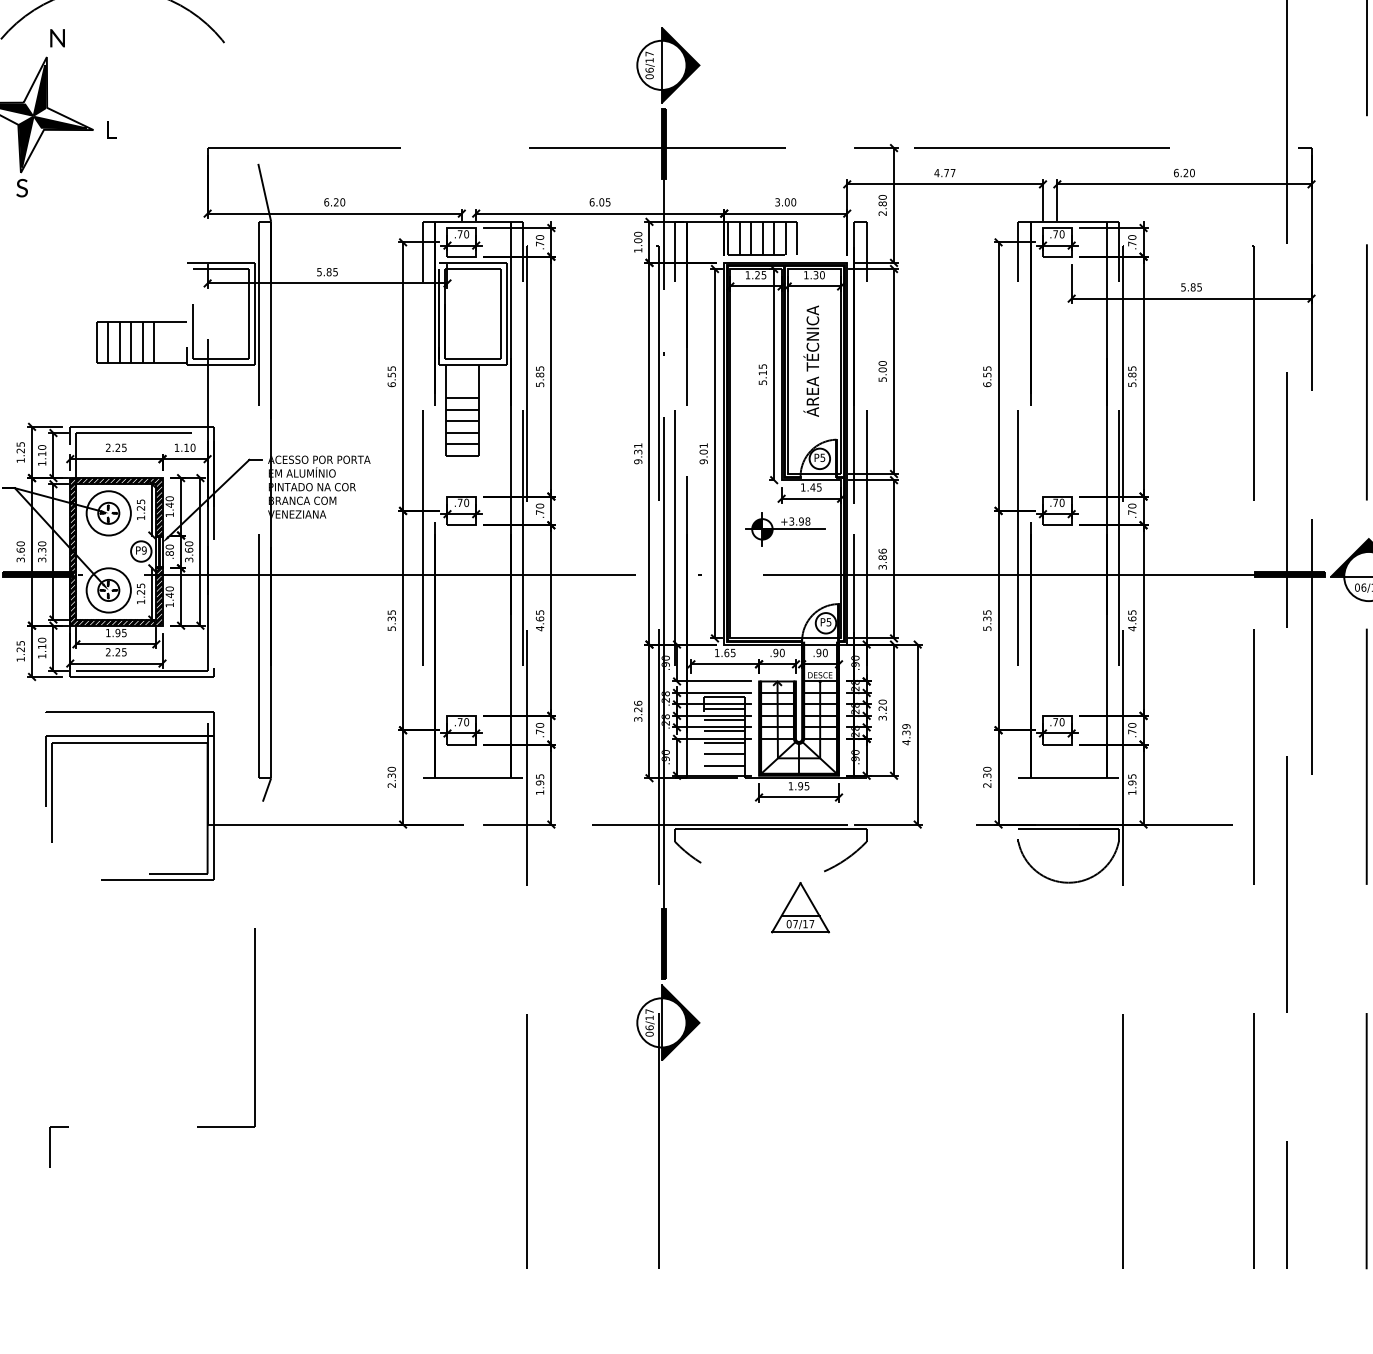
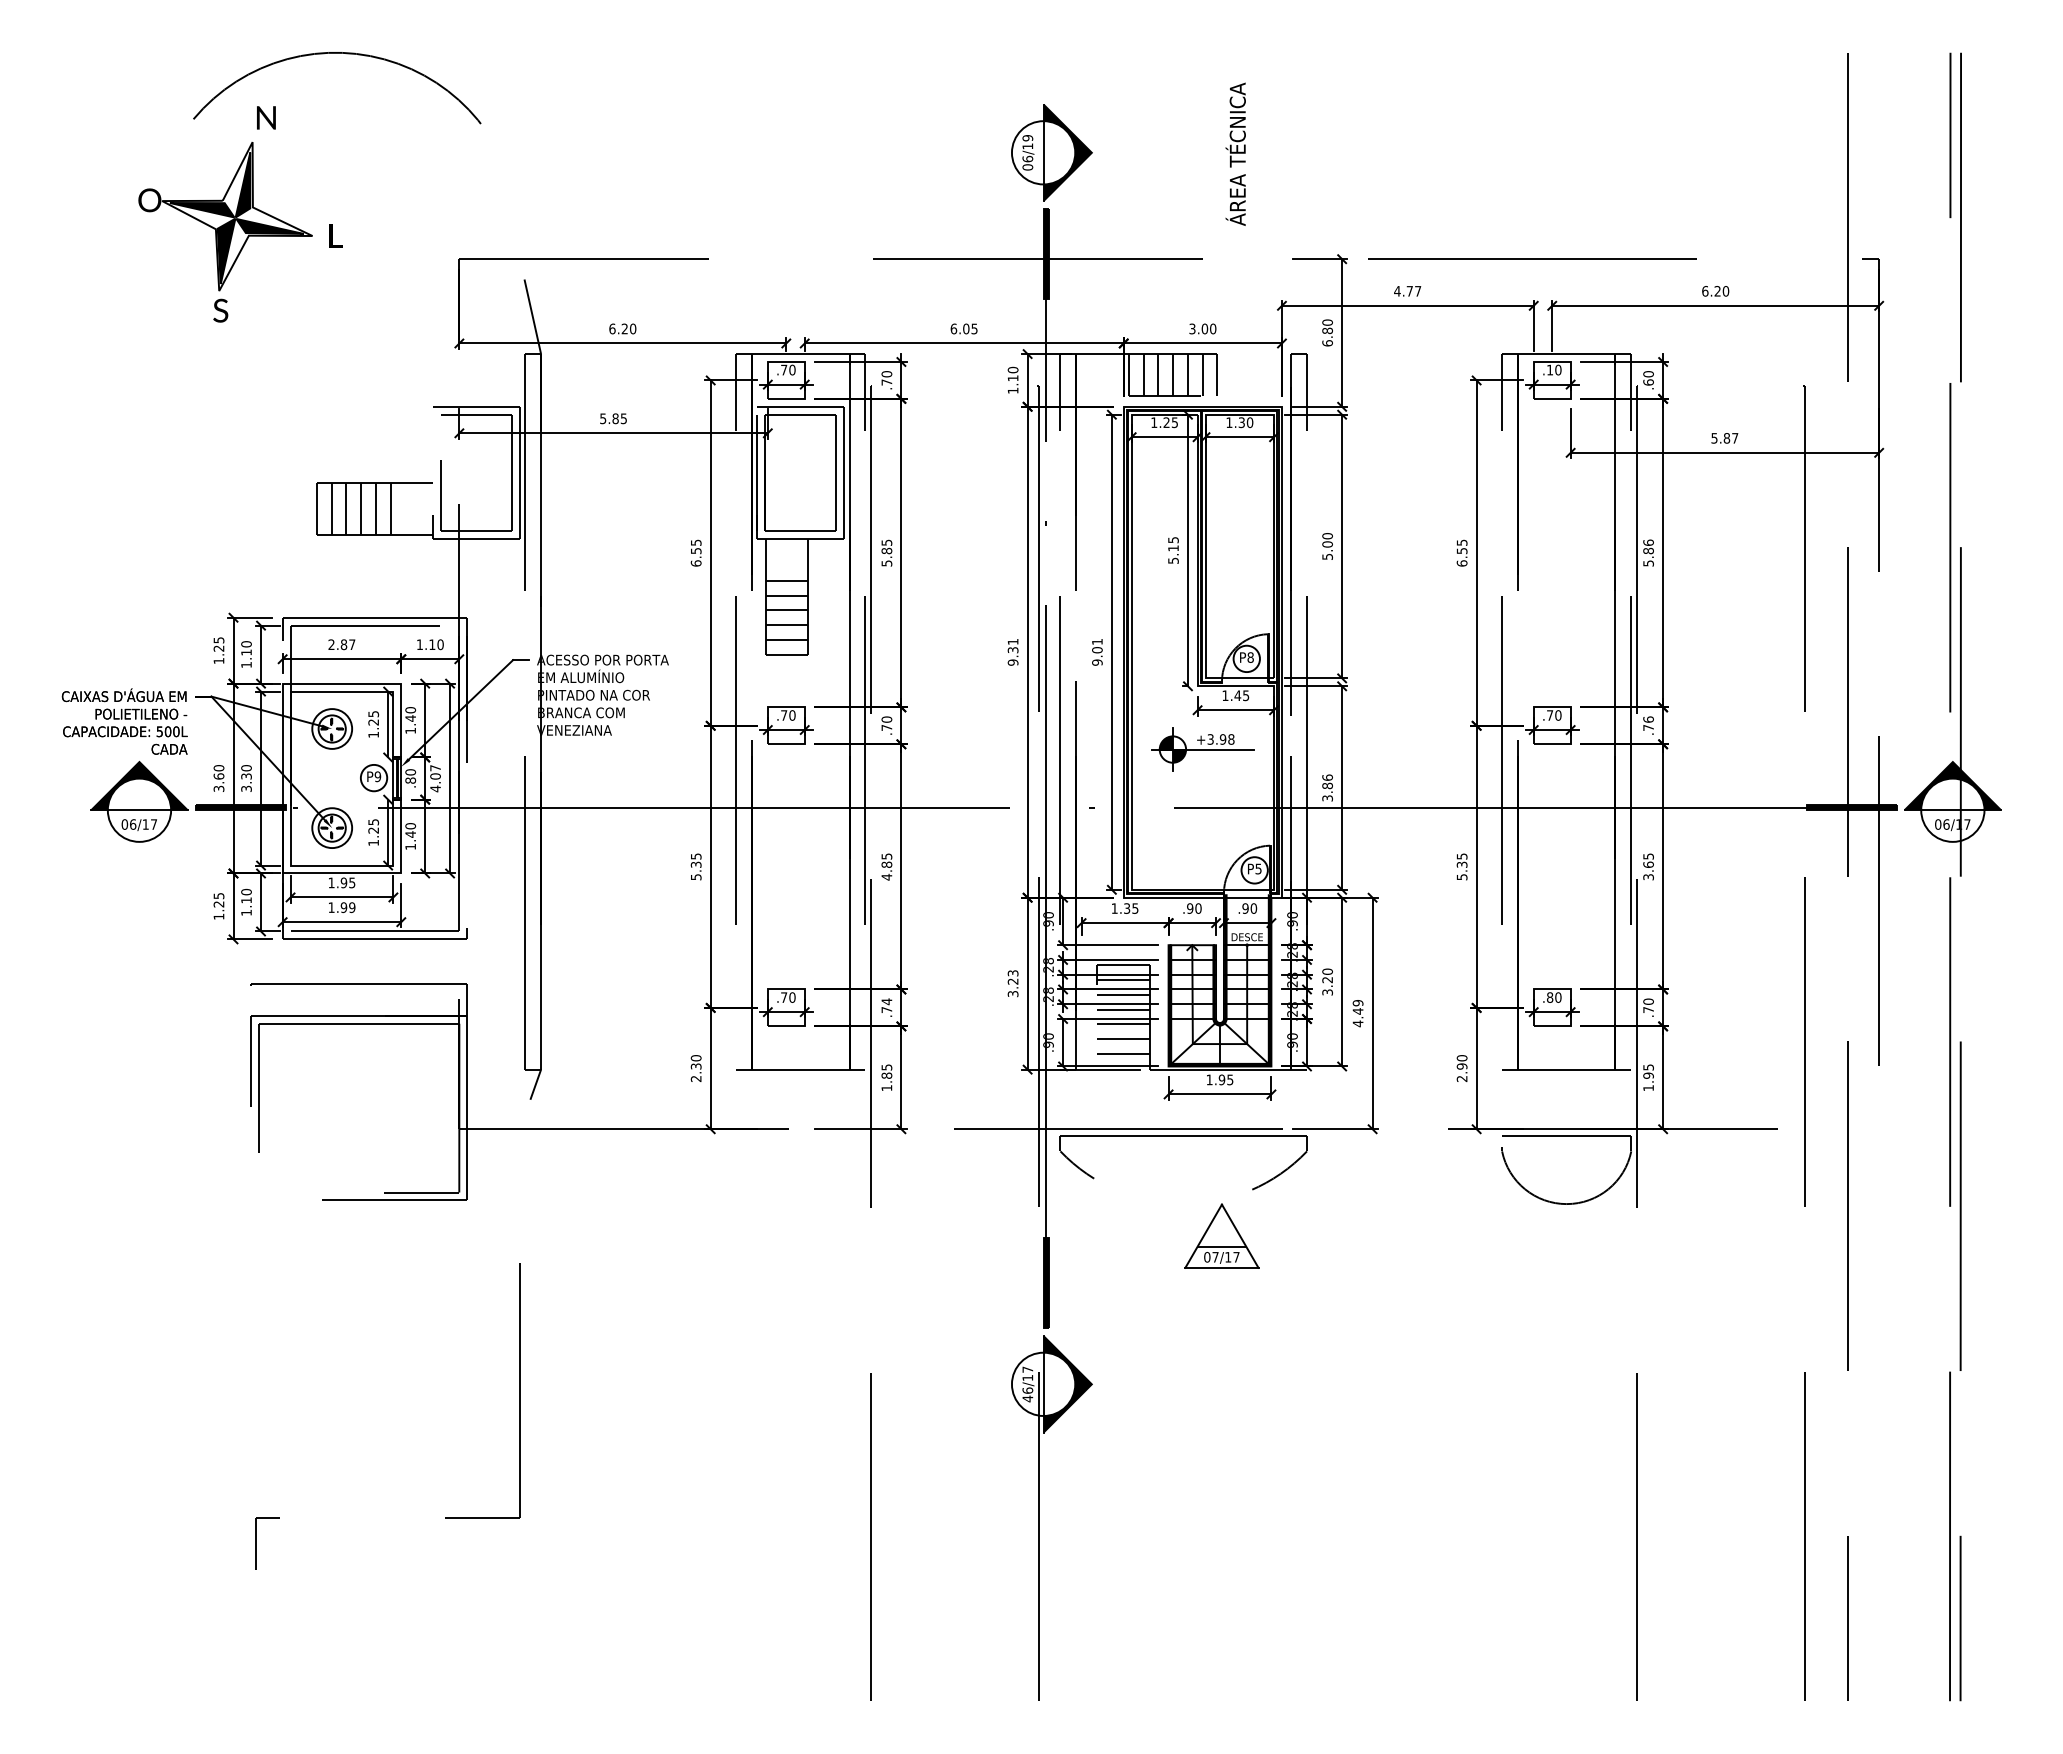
text: (649, 54) -> (1027, 138), 06/17 -> 06/19
text: (882, 213) -> (1327, 343), 2.80 -> 6.80
text: (1056, 233) -> (1550, 369), .70 -> .10
text: (637, 240) -> (1012, 378), 1.00 -> 1.10
text: (1132, 243) -> (1648, 382), .70 -> .60
text: (1199, 287) -> (1735, 438), 5.85 -> 5.87
text: (811, 360) -> (1235, 153), moved
text: (1132, 368) -> (1648, 542), 5.85 -> 5.86
text: (120, 447) -> (347, 644), 2.25 -> 2.87
text: (822, 457) -> (1250, 657), P5 -> P8
text: (1132, 505) -> (1648, 719), .70 -> .76
circle: (108, 512) -> (331, 728), size x0.7
hatch: (116, 551) -> (341, 778), removed
text: (189, 551) -> (435, 778), 3.60 -> 4.07
circle: (108, 589) -> (331, 827), size x0.7
text: (539, 618) -> (886, 864), 4.65 -> 4.85
text: (1132, 628) -> (1648, 876), 4.65 -> 3.65
text: (116, 652) -> (341, 907), 2.25 -> 1.99
text: (727, 652) -> (1127, 908), 1.65 -> 1.35
text: (637, 703) -> (1012, 973), 3.26 -> 3.23
text: (1056, 722) -> (1550, 997), .70 -> .80
text: (539, 725) -> (886, 1001), .70 -> .74
text: (905, 733) -> (1357, 1011), 4.39 -> 4.49
text: (987, 775) -> (1462, 1066), 2.30 -> 2.90
text: (539, 782) -> (886, 1075), 1.95 -> 1.85
text: (649, 1033) -> (1027, 1398), 06/17 -> 46/17

